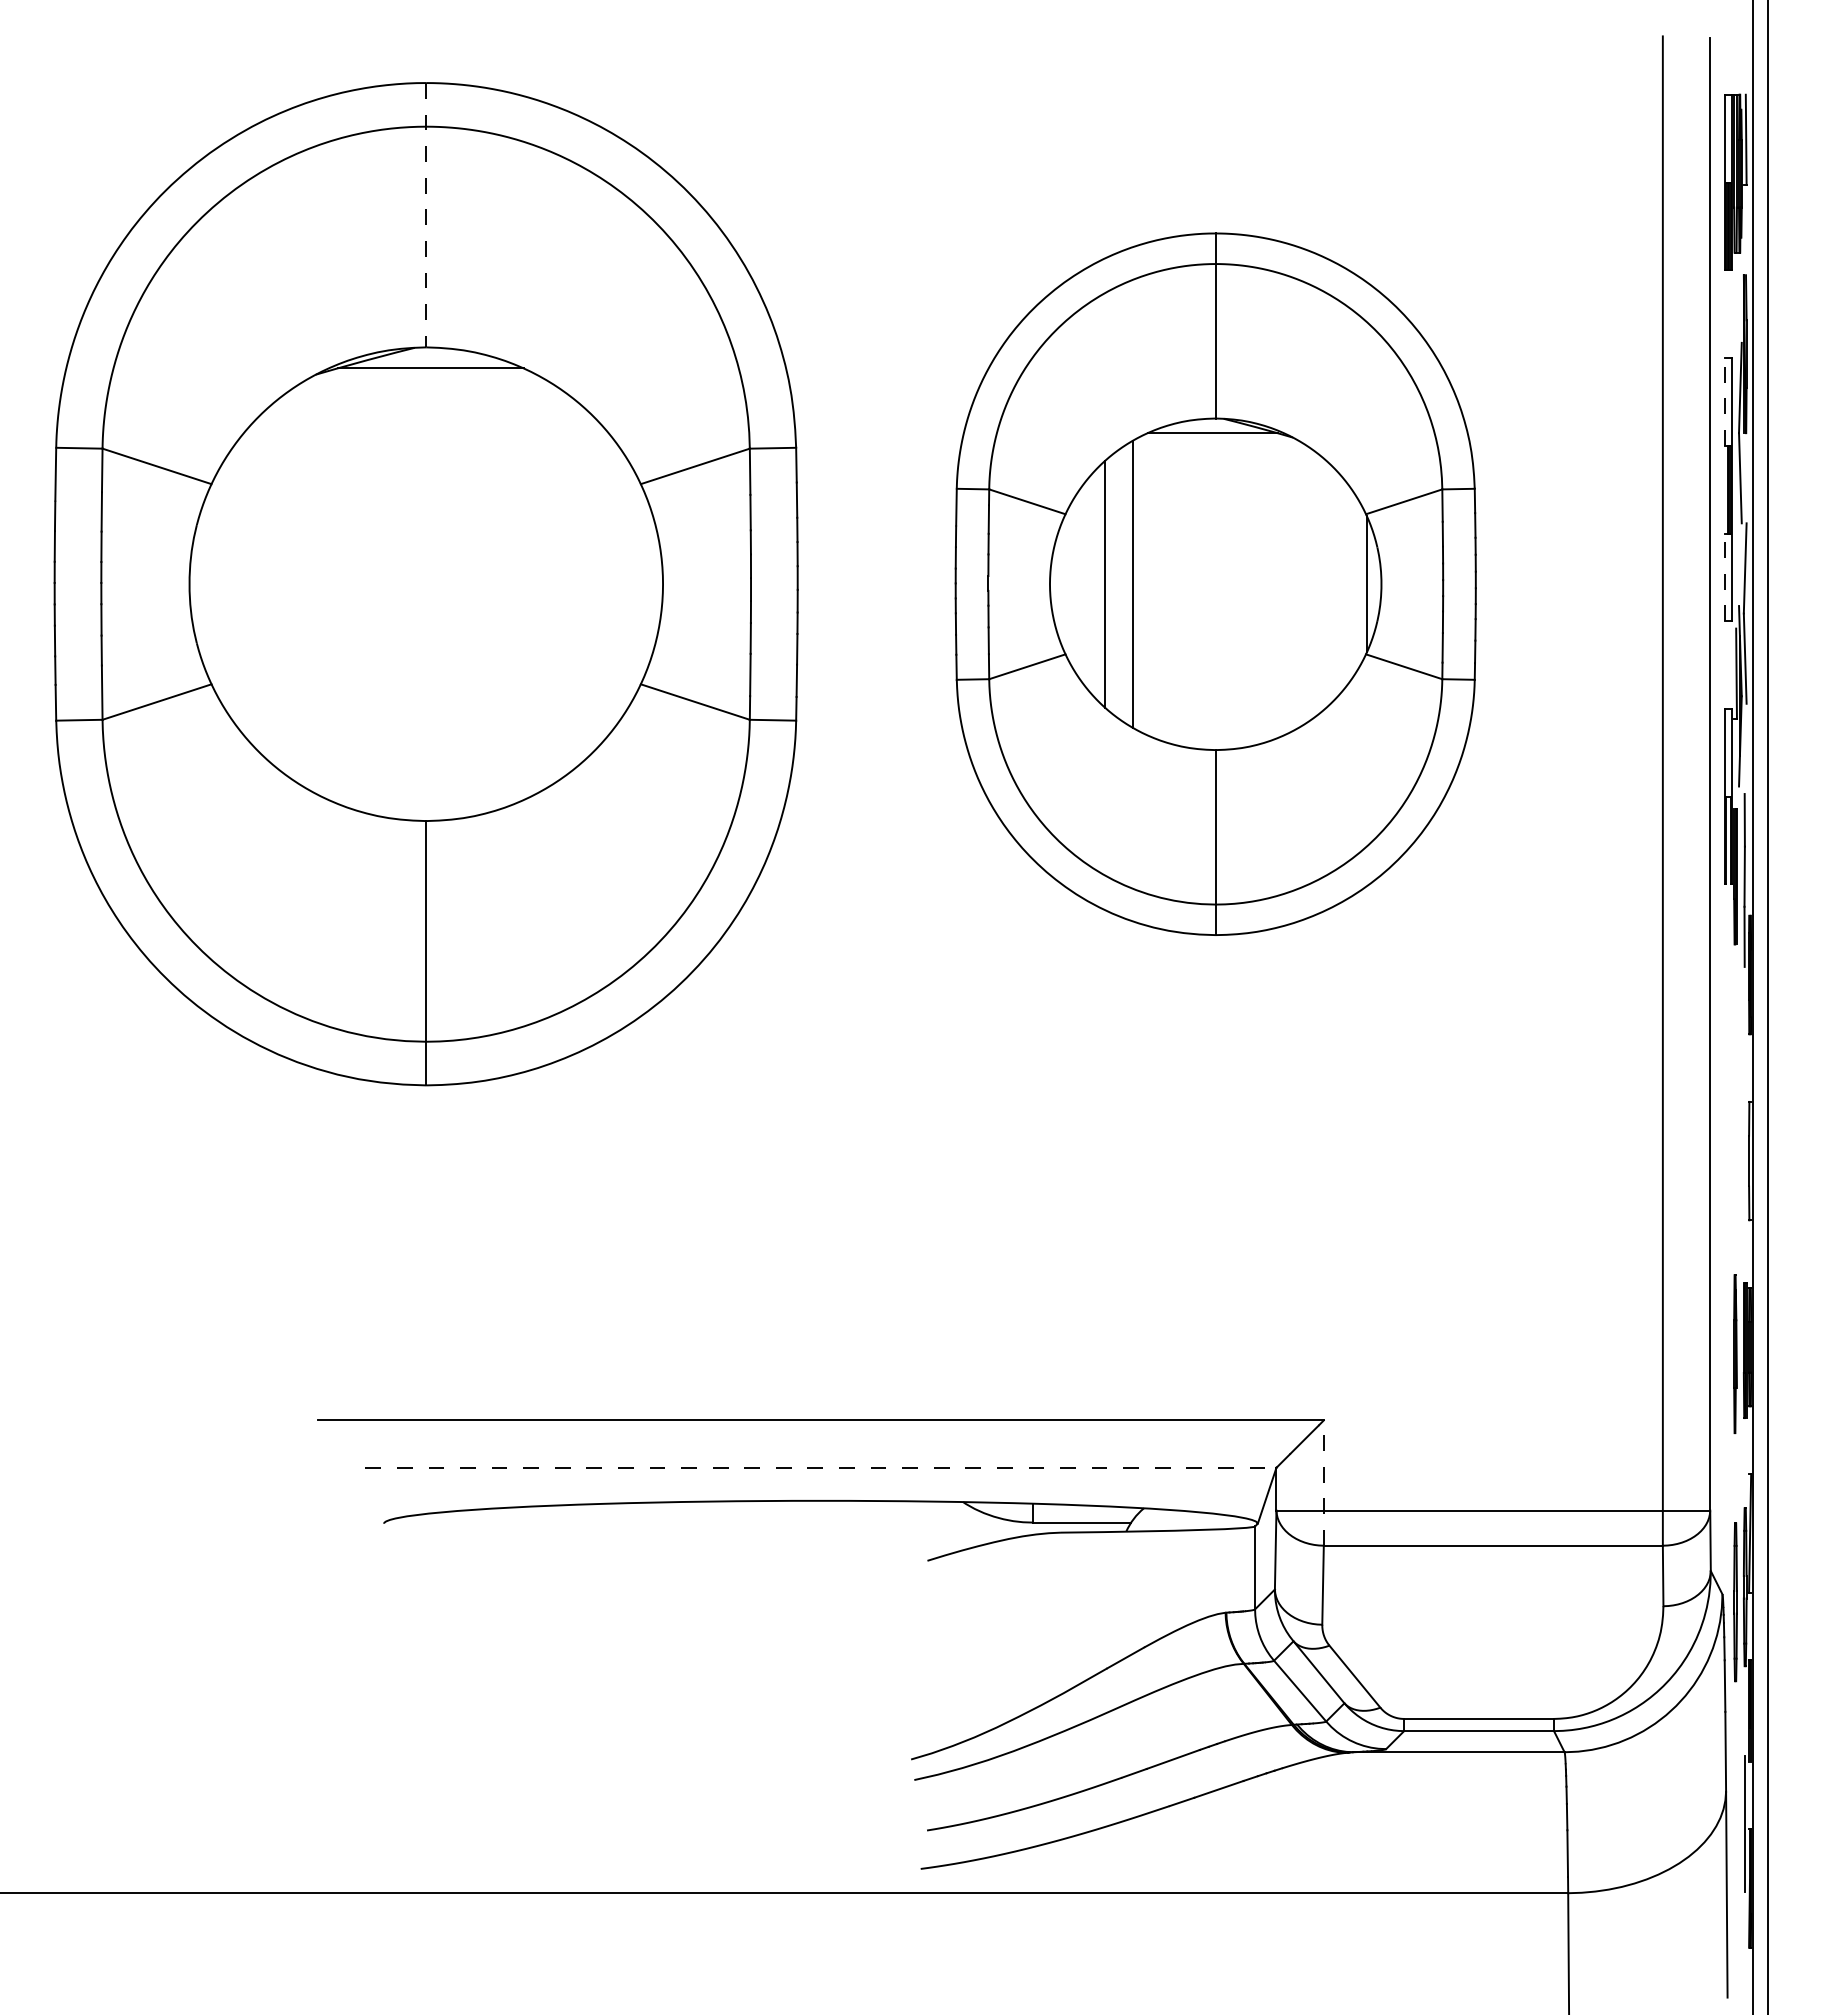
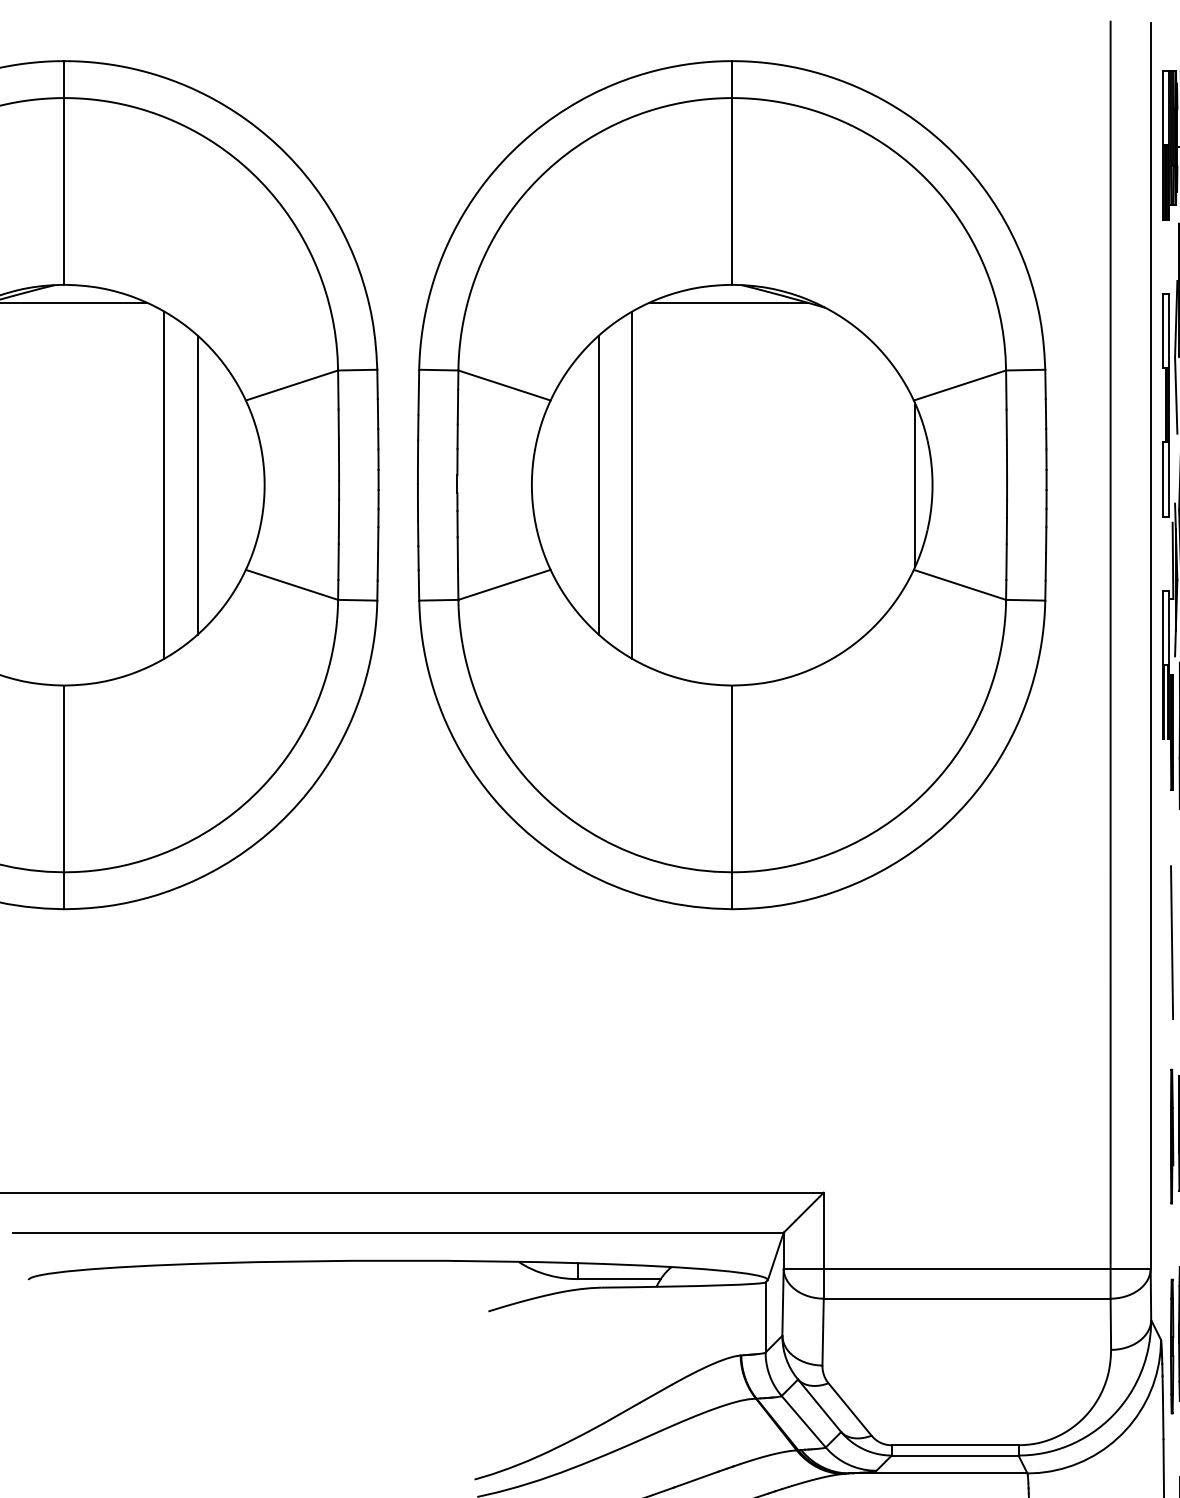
line: (426, 215) -> (64, 173), dashed -> solid
line: (1724, 401) -> (1162, 330), dashed -> solid
line: (1724, 577) -> (1162, 479), dashed -> solid
line: (584, 583) -> (198, 484), added
line: (544, 584) -> (164, 485), added
part: (1215, 584) -> (732, 485), size x1.43
line: (1735, 1124) -> (1172, 942), added
line: (820, 1467) -> (397, 1232), dashed -> solid
line: (1323, 1483) -> (823, 1246), dashed -> solid

